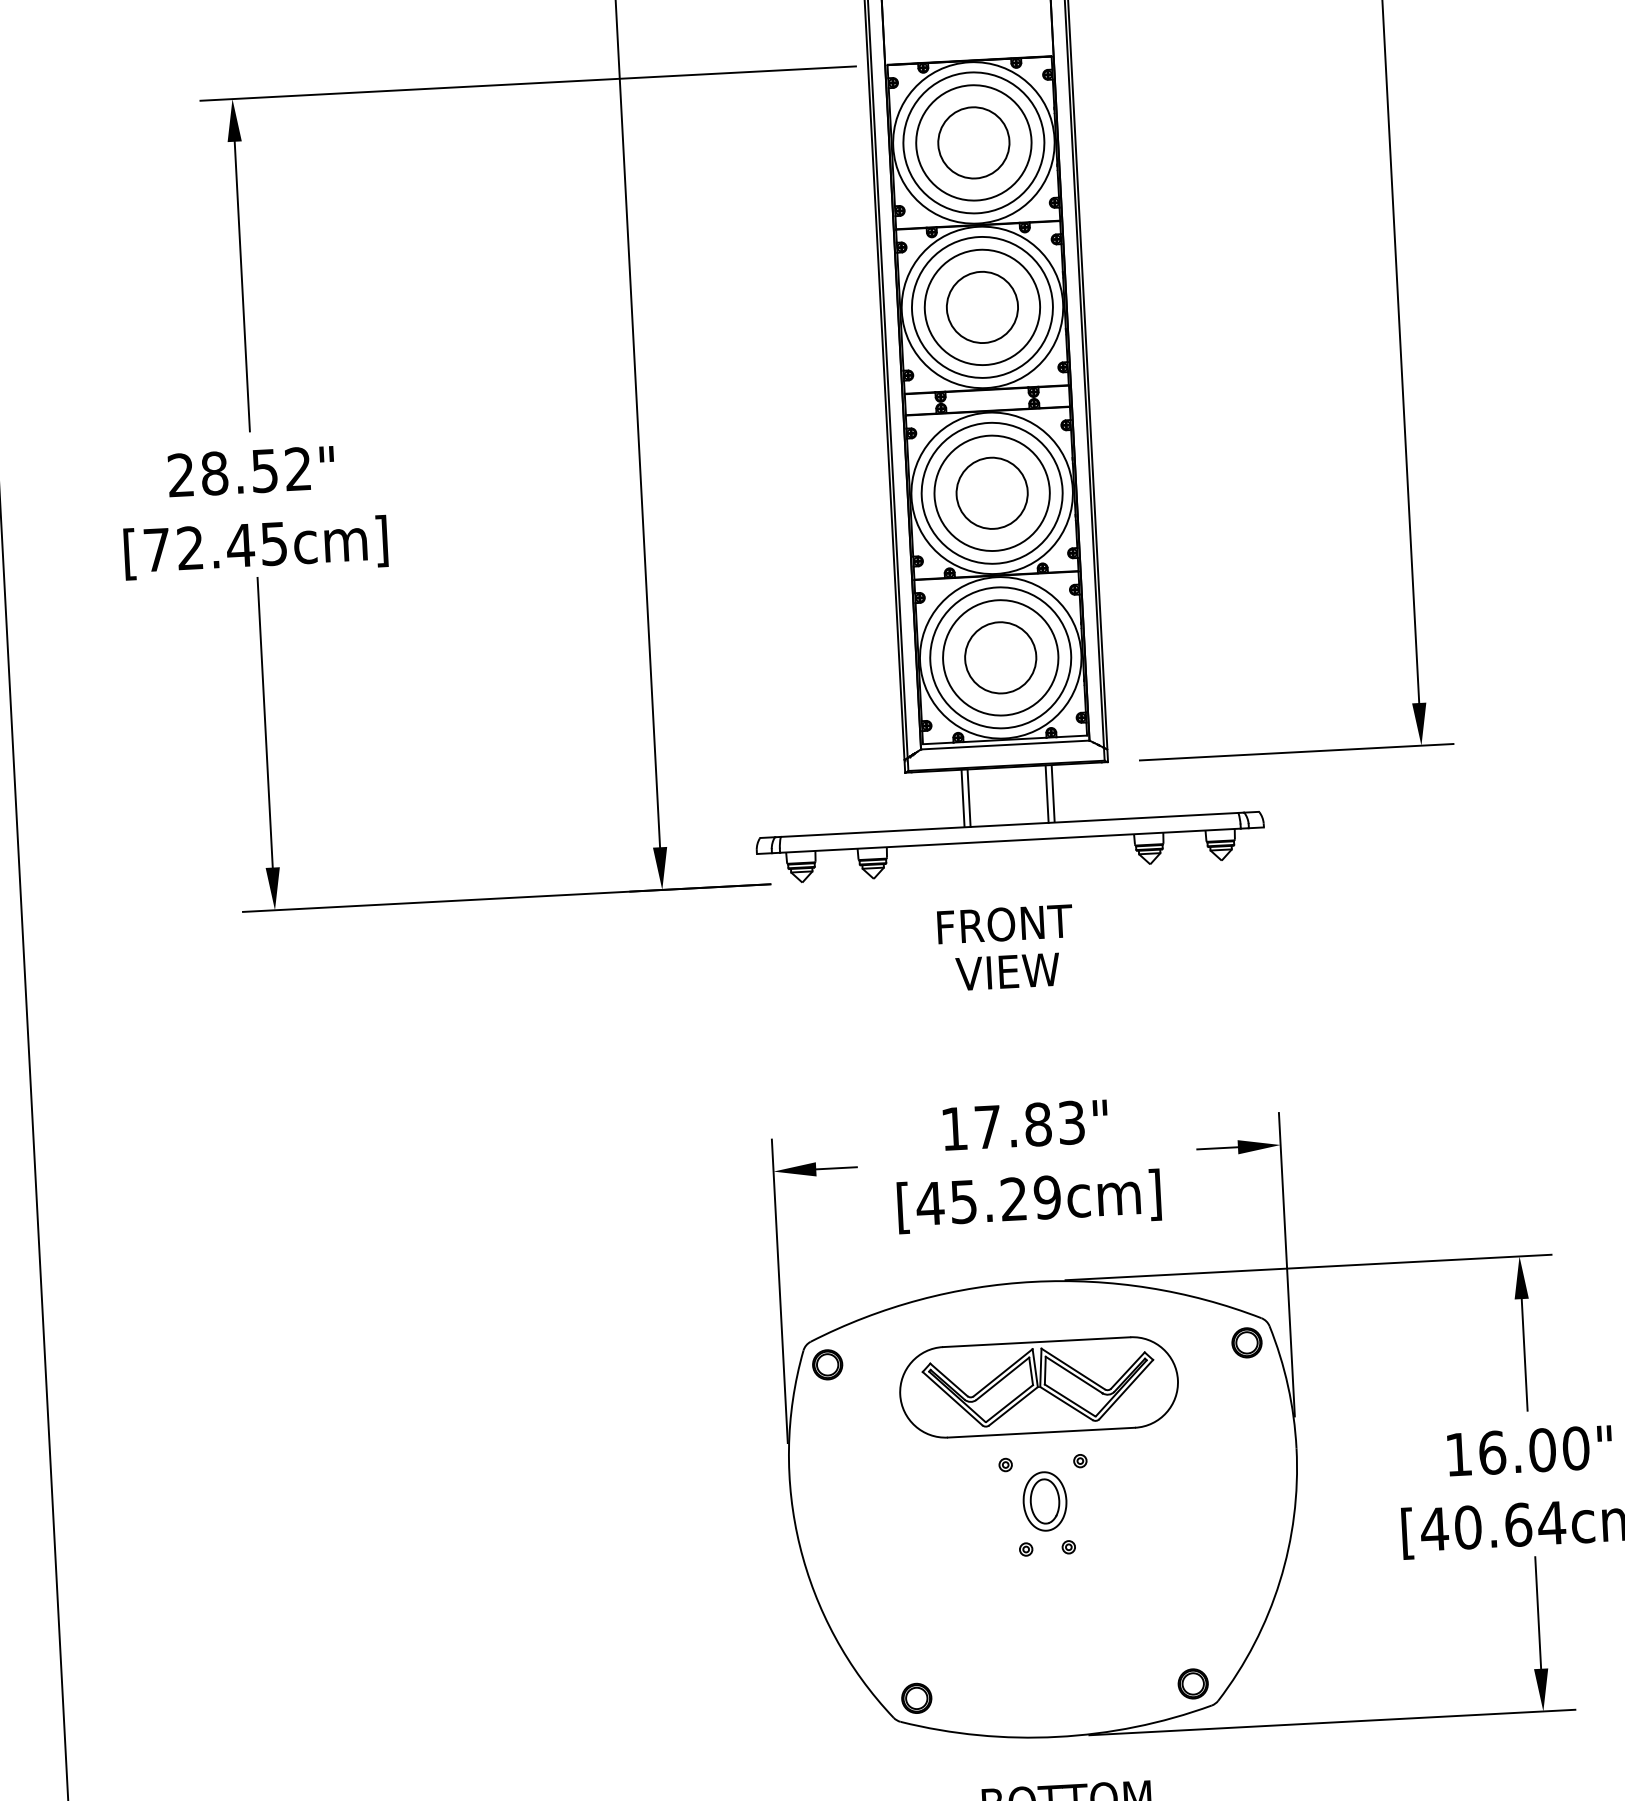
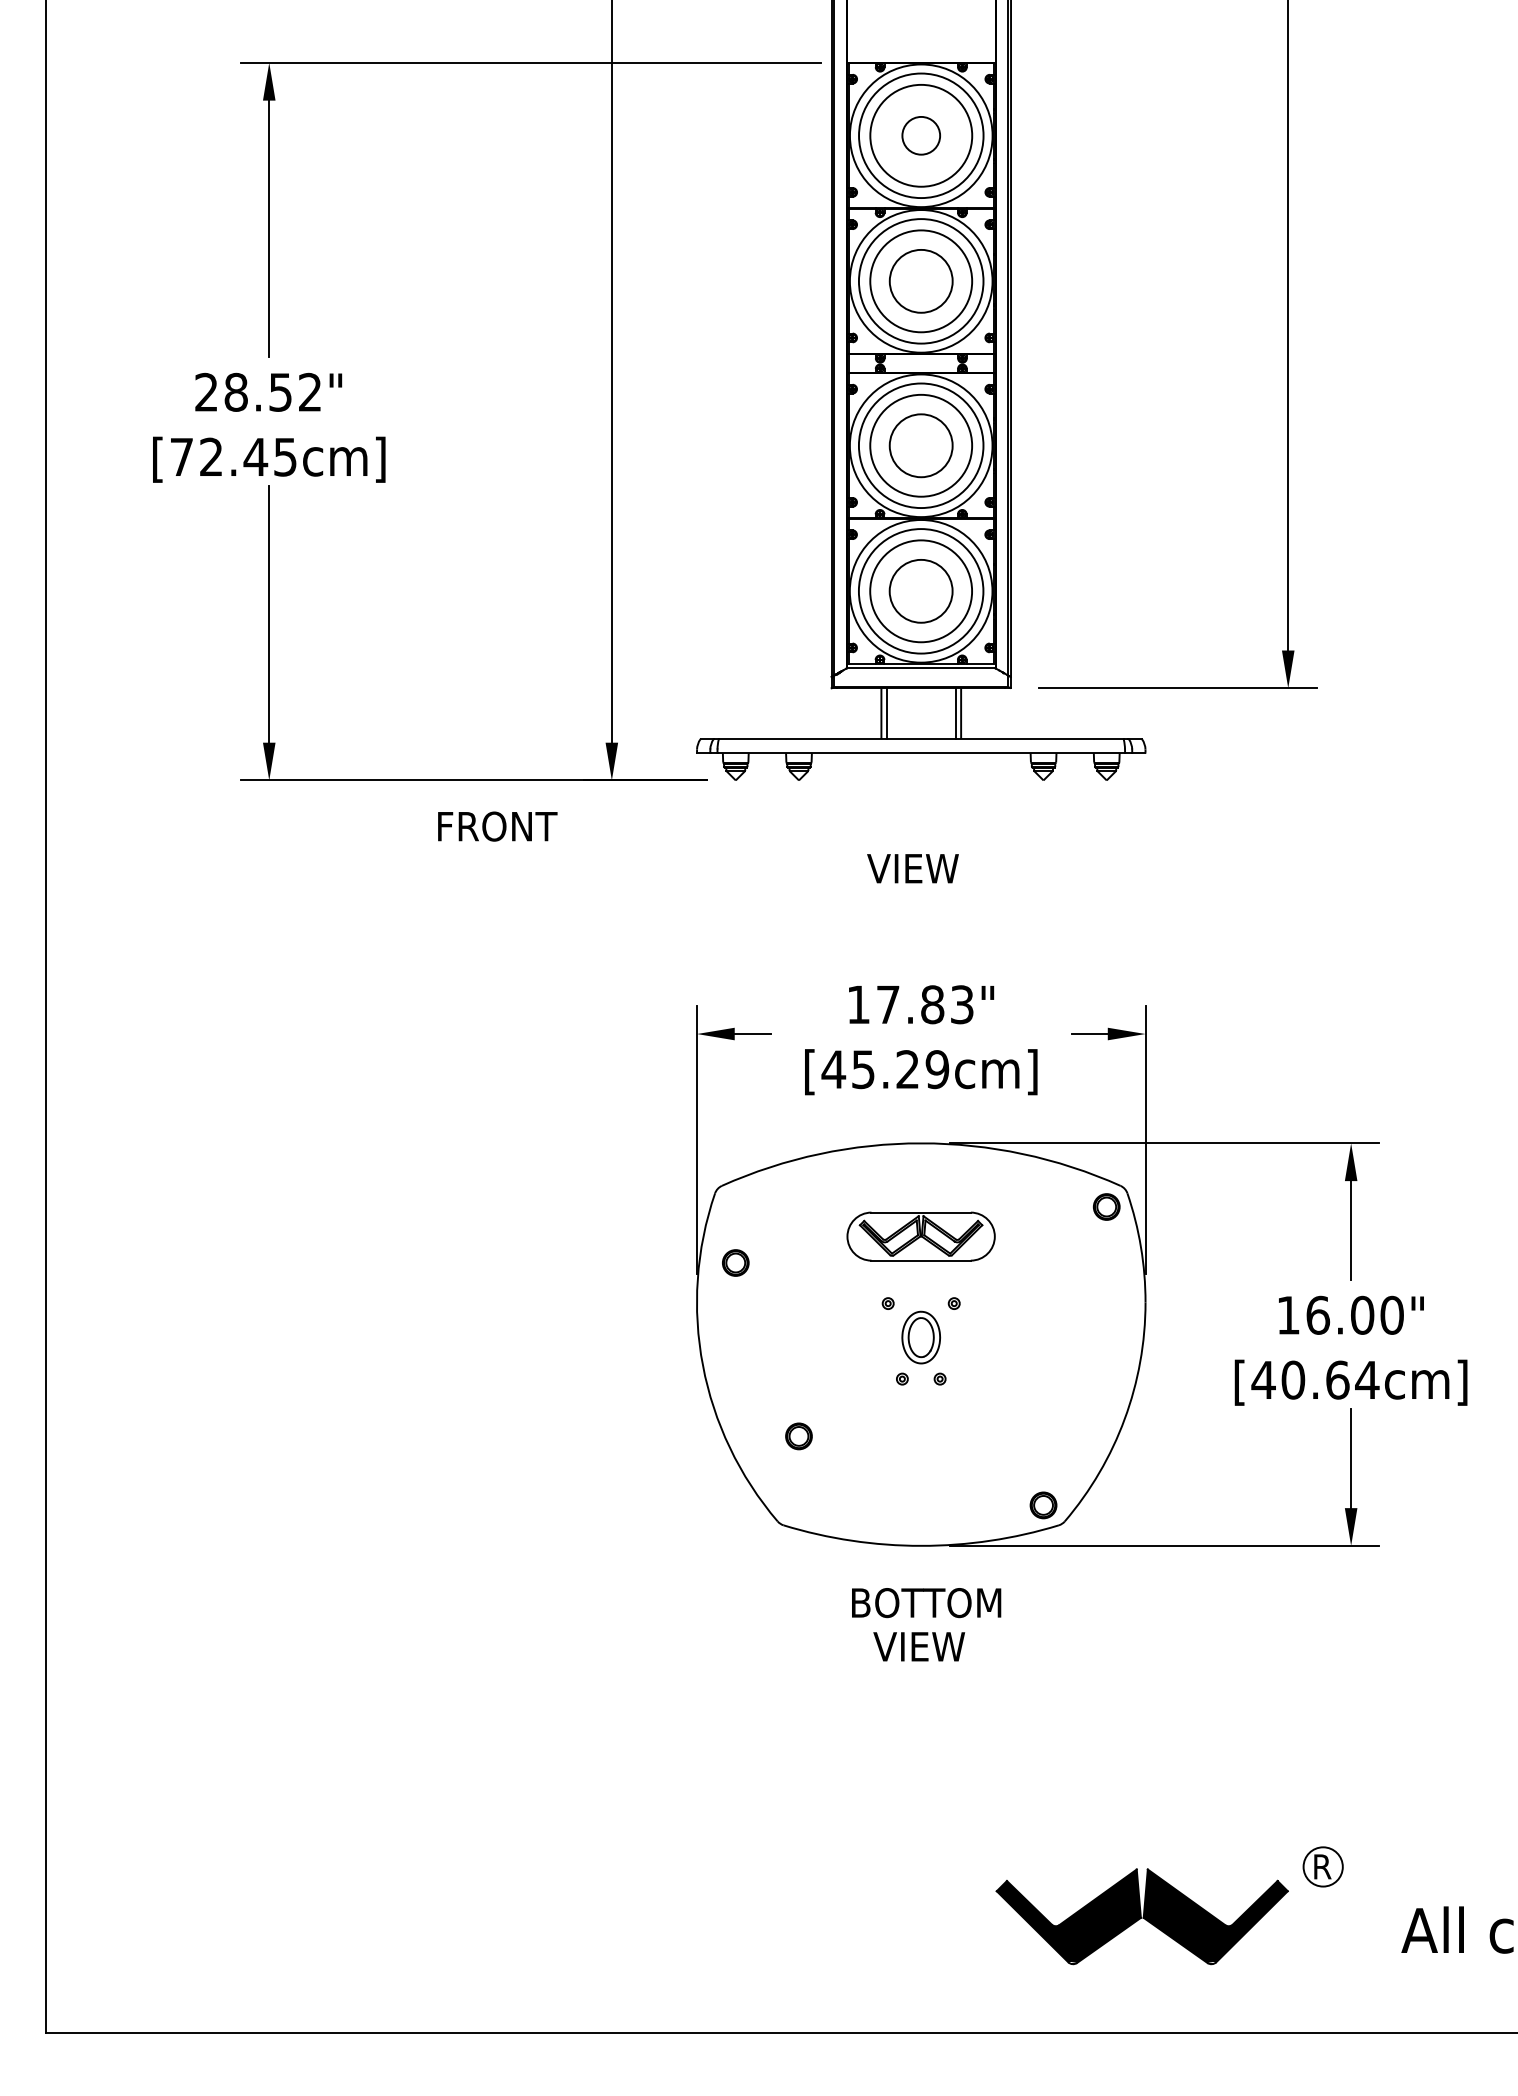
circle: (972, 142) -> (920, 135), size x0.6
text: (1004, 924) -> (497, 826), moved
part: (827, 1364) -> (735, 1262), moved
part: (1038, 1387) -> (920, 1236), size x0.6
part: (916, 1698) -> (798, 1436), moved

